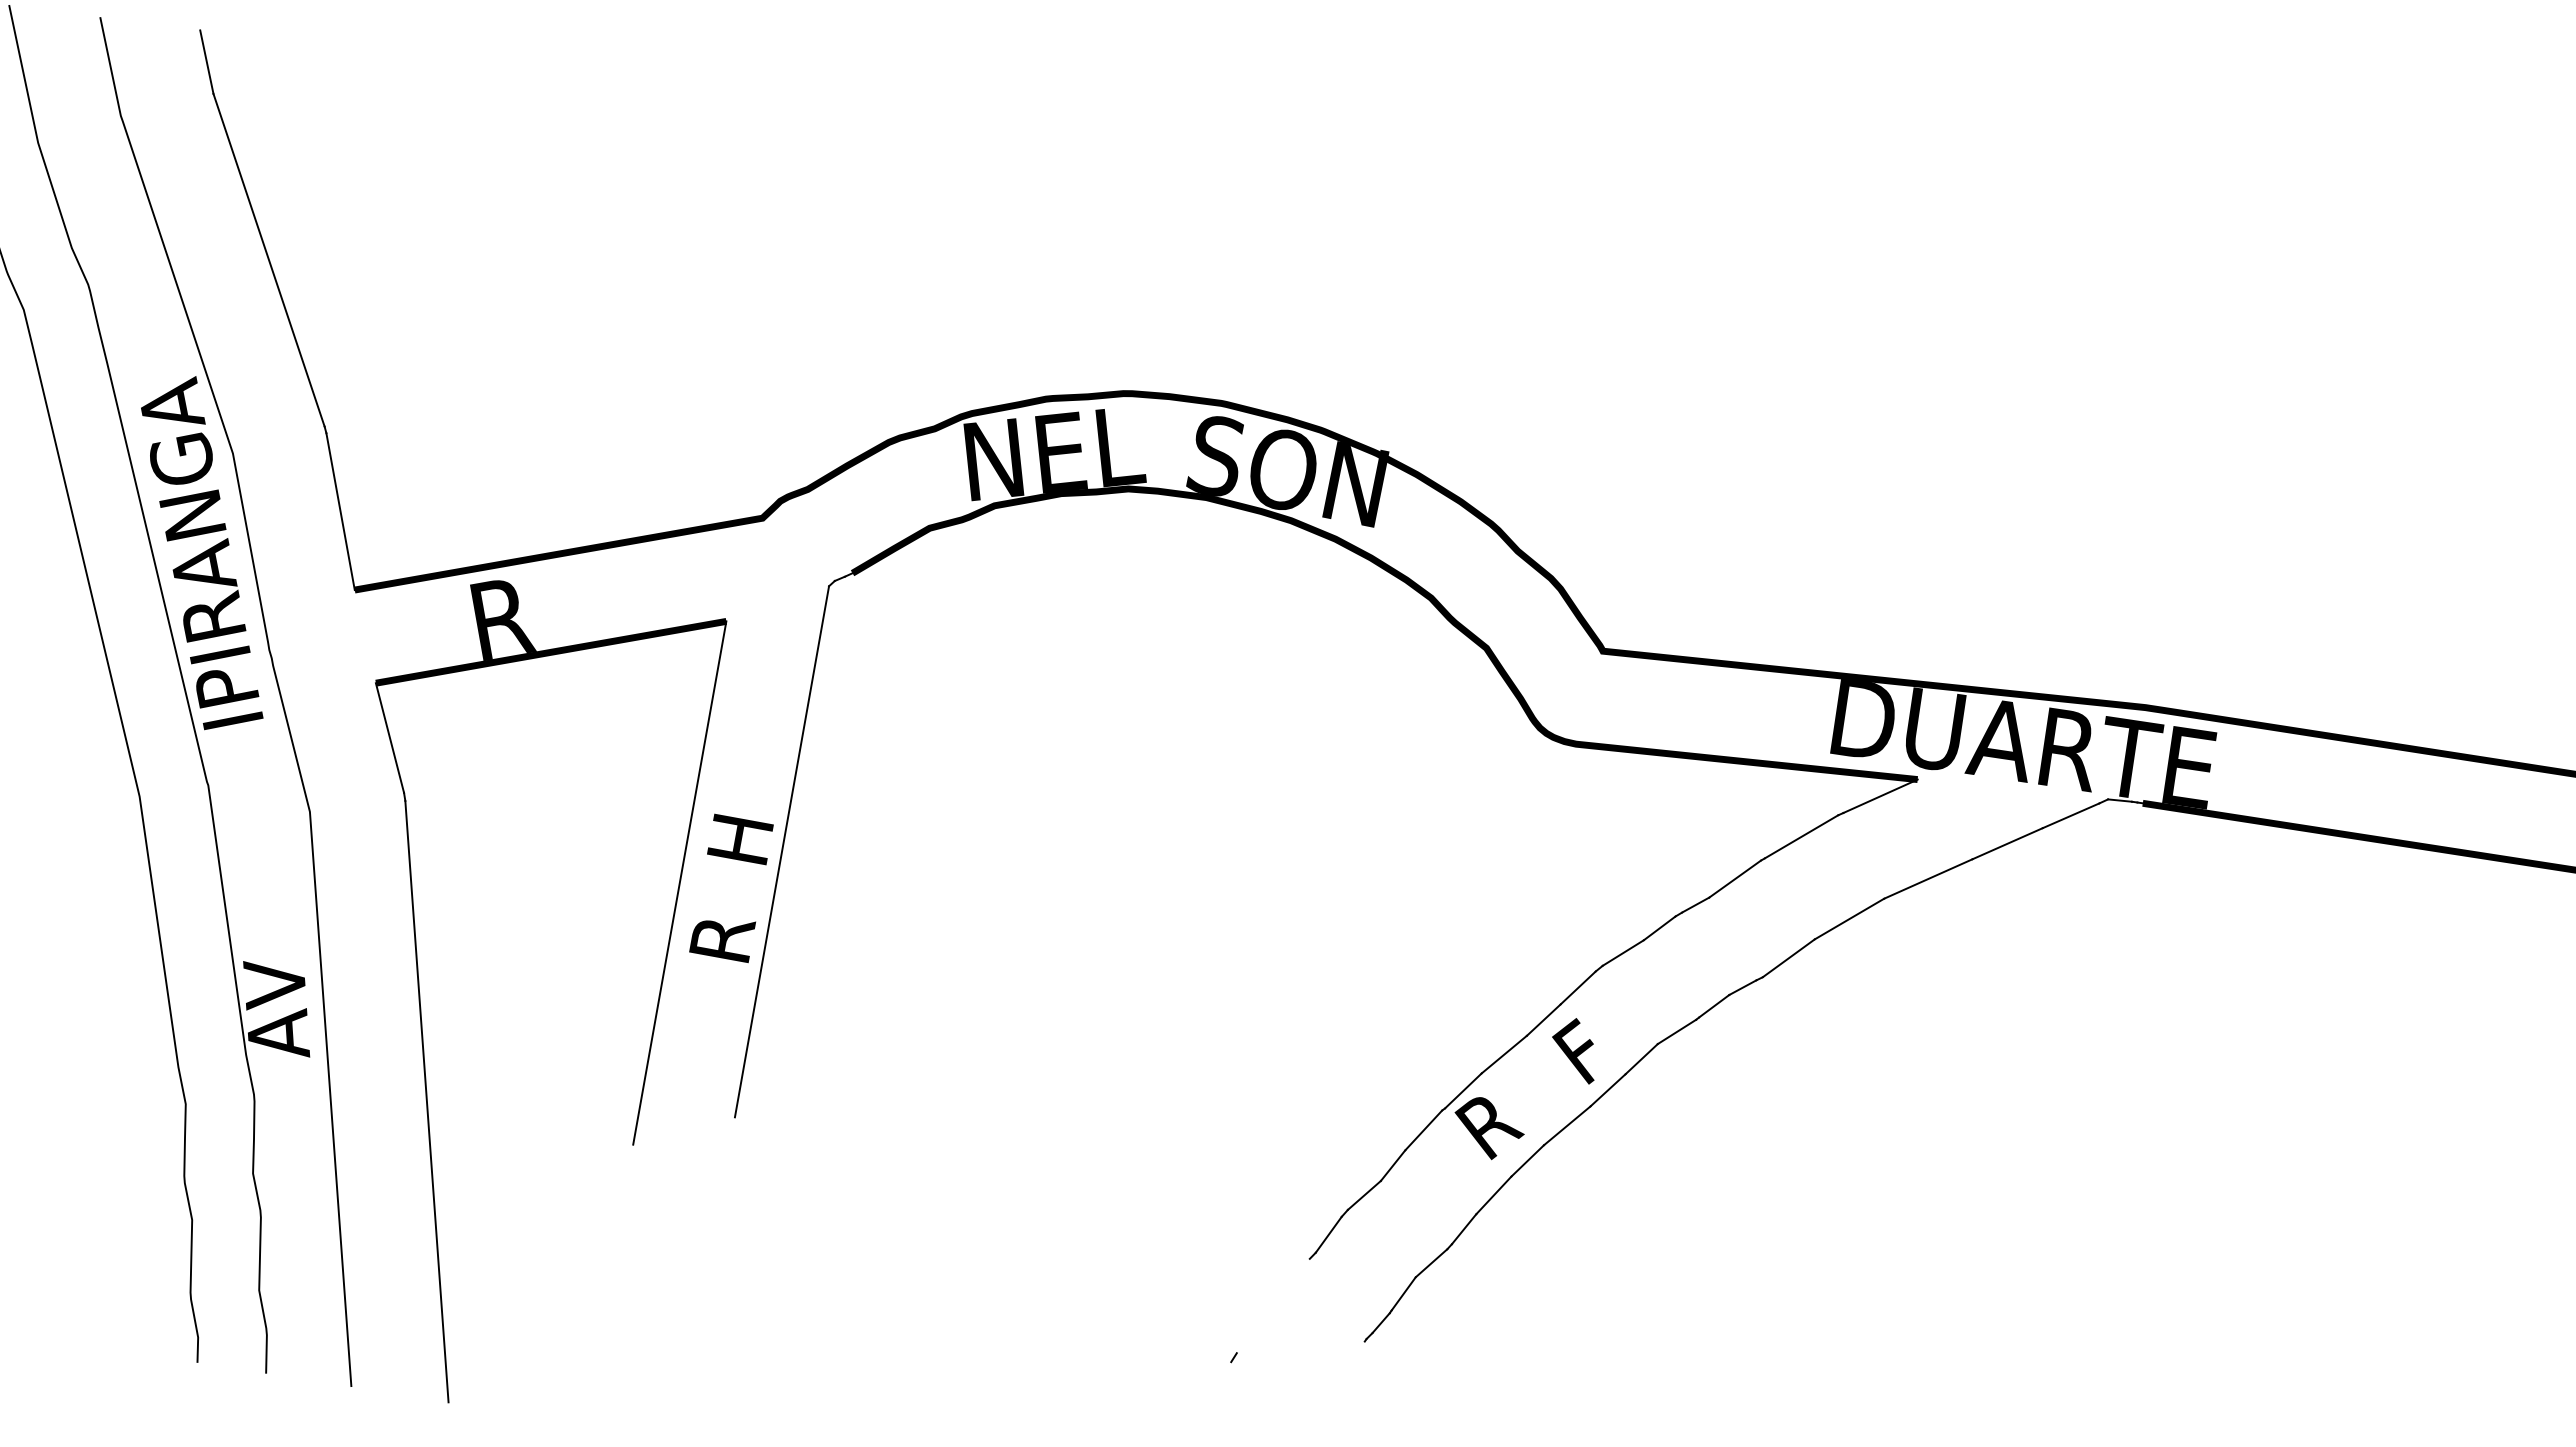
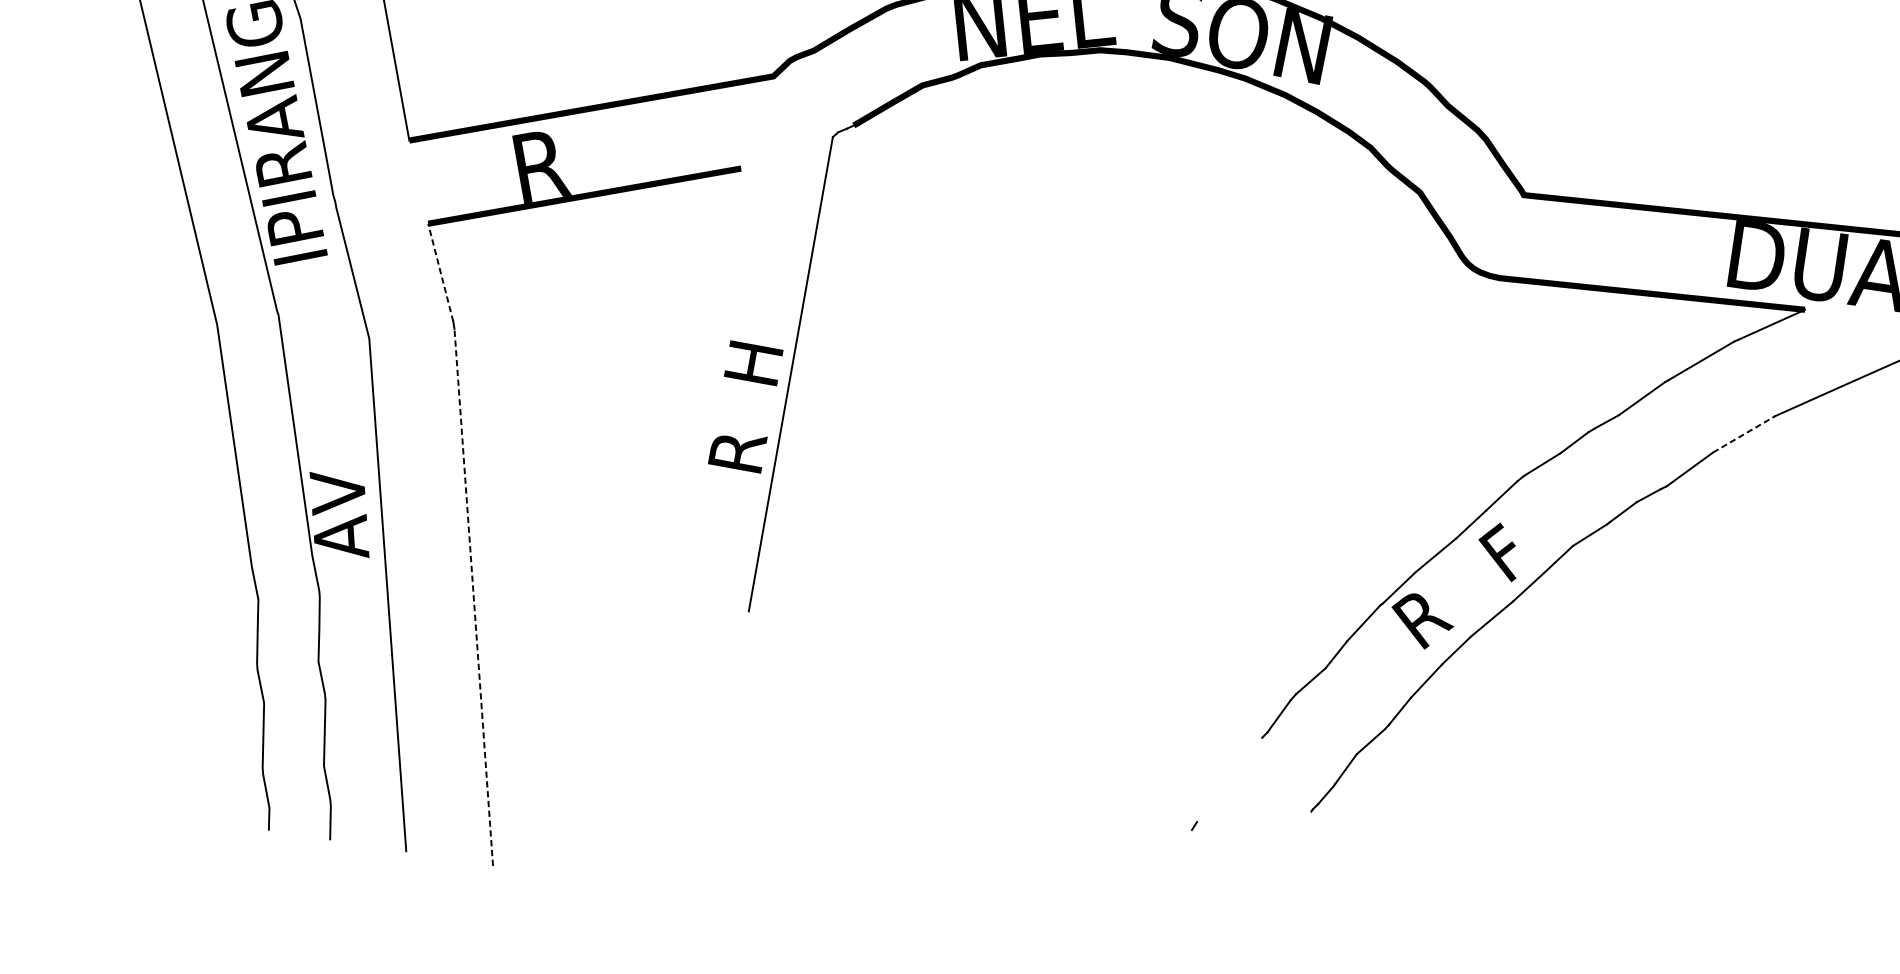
line: (389, 738) -> (440, 273), solid -> dashed
line: (679, 882) -> (699, 401), removed
line: (1849, 918) -> (1744, 433), solid -> dashed
line: (426, 1101) -> (473, 597), solid -> dashed

